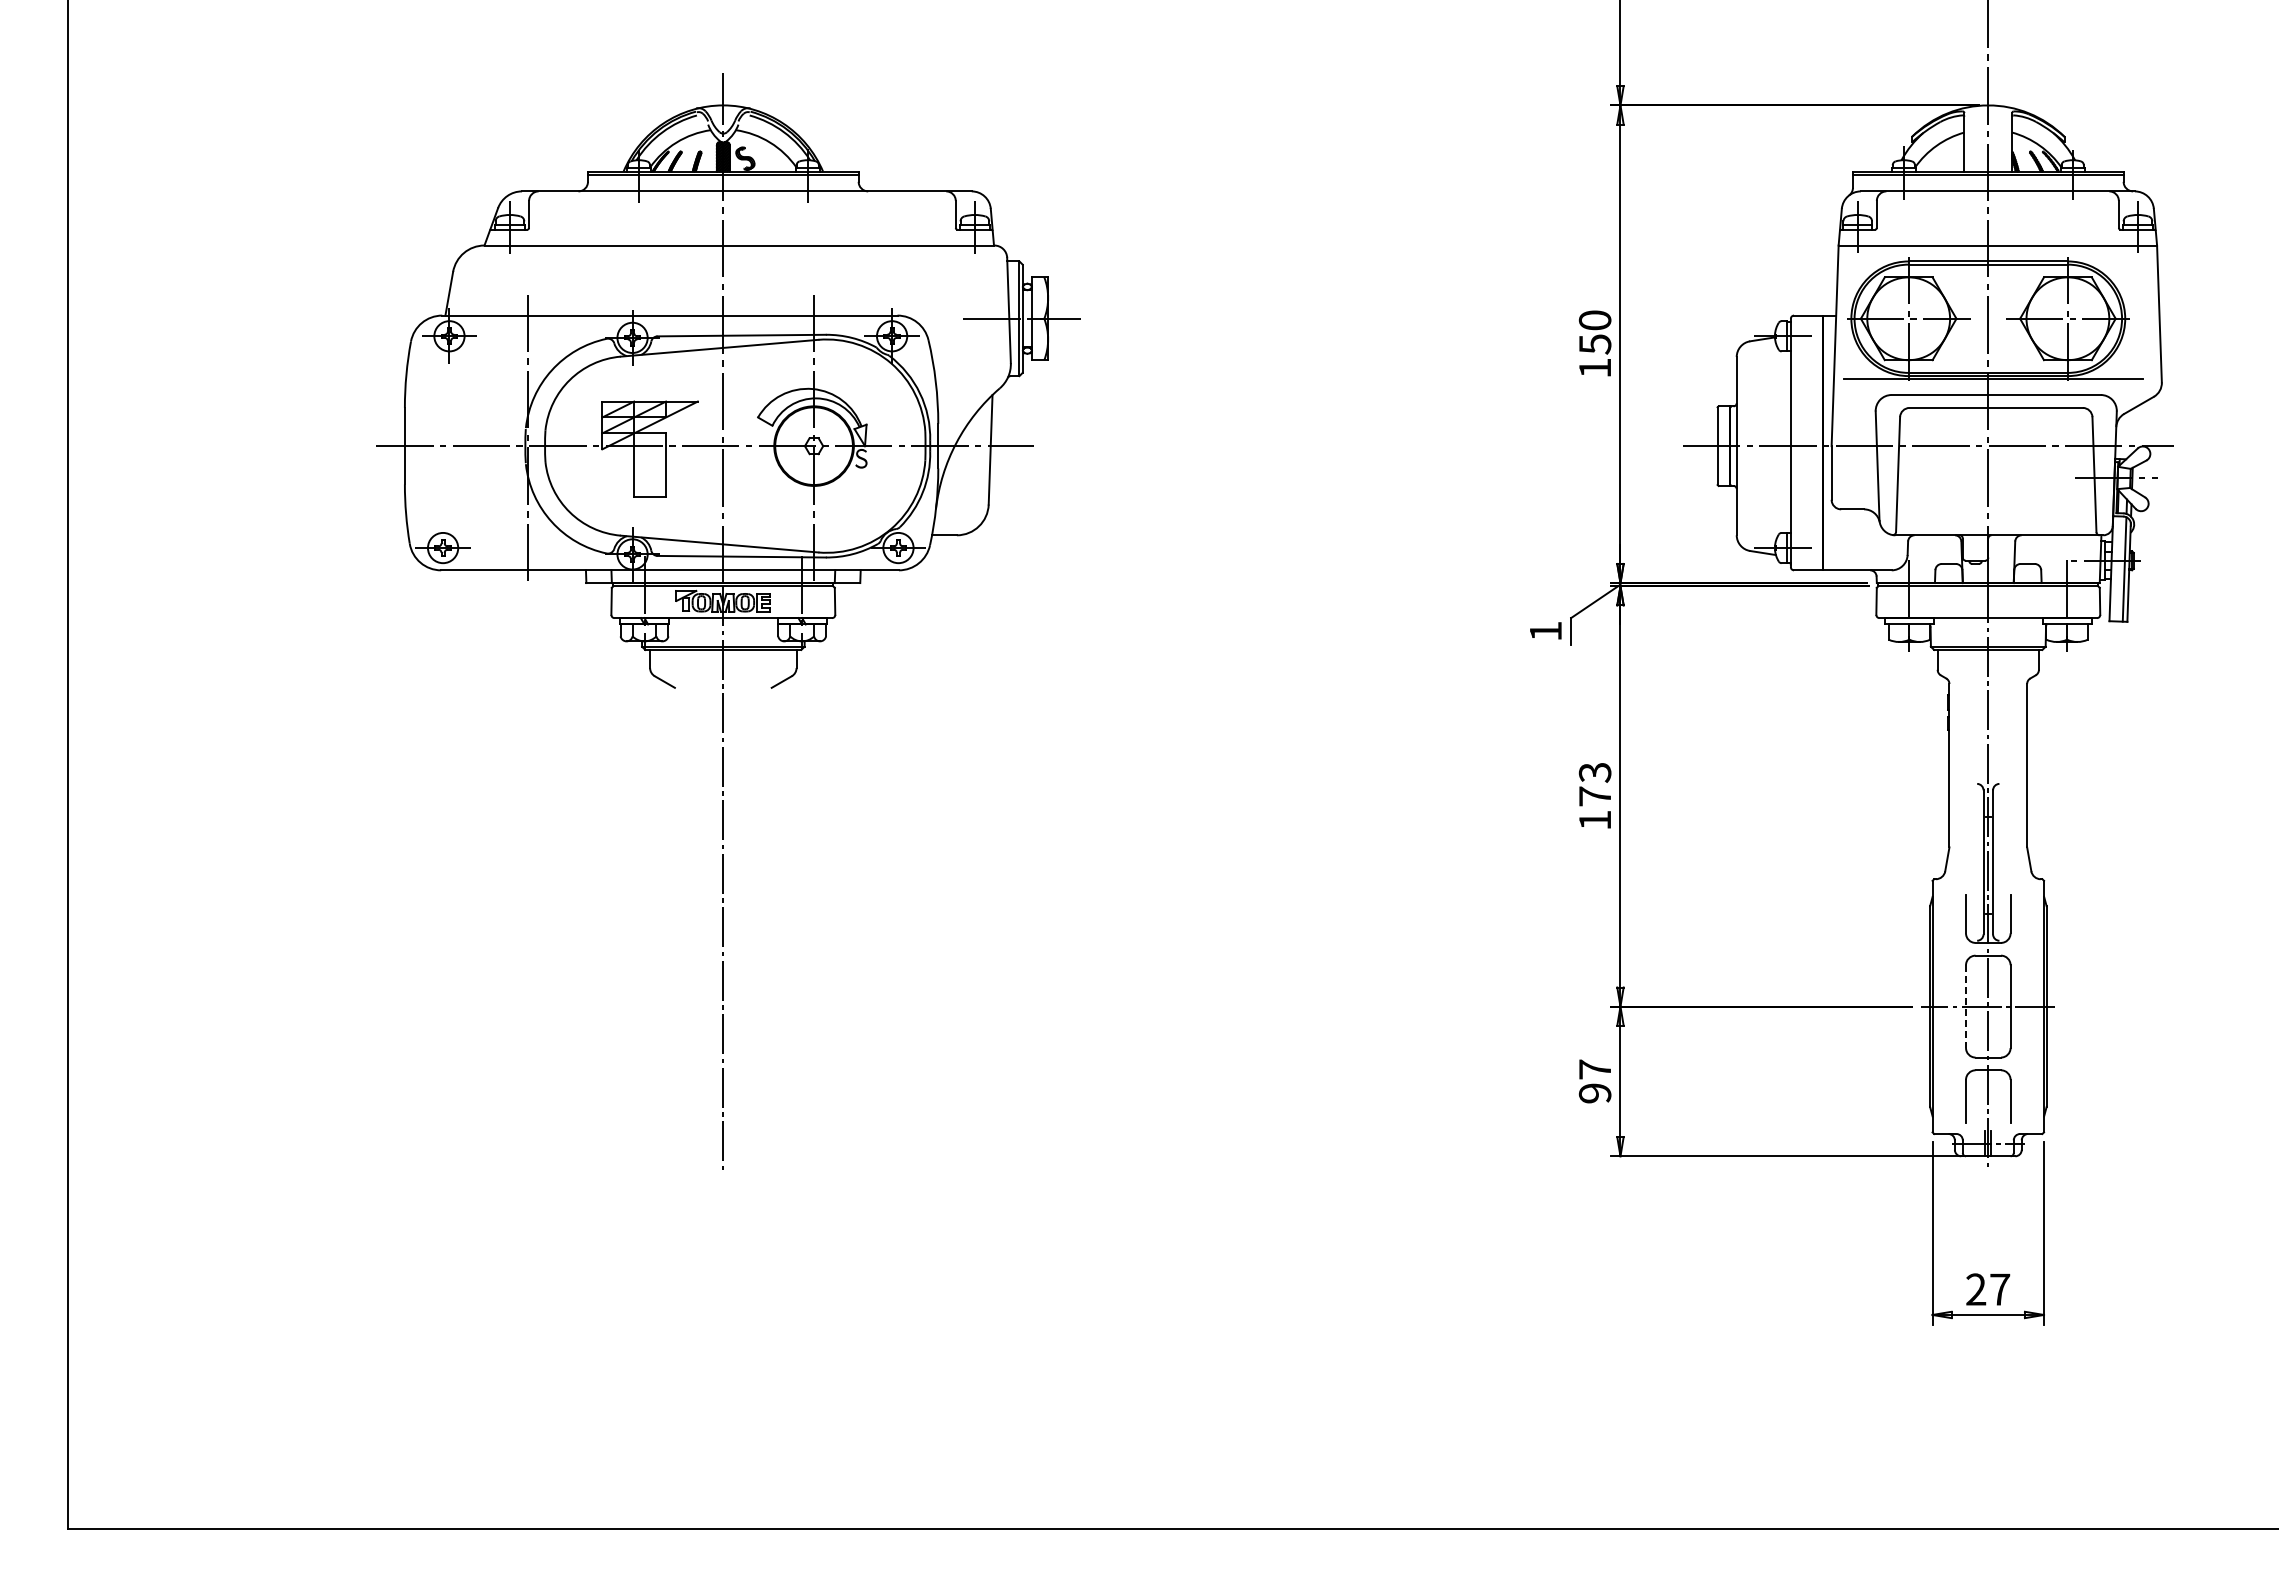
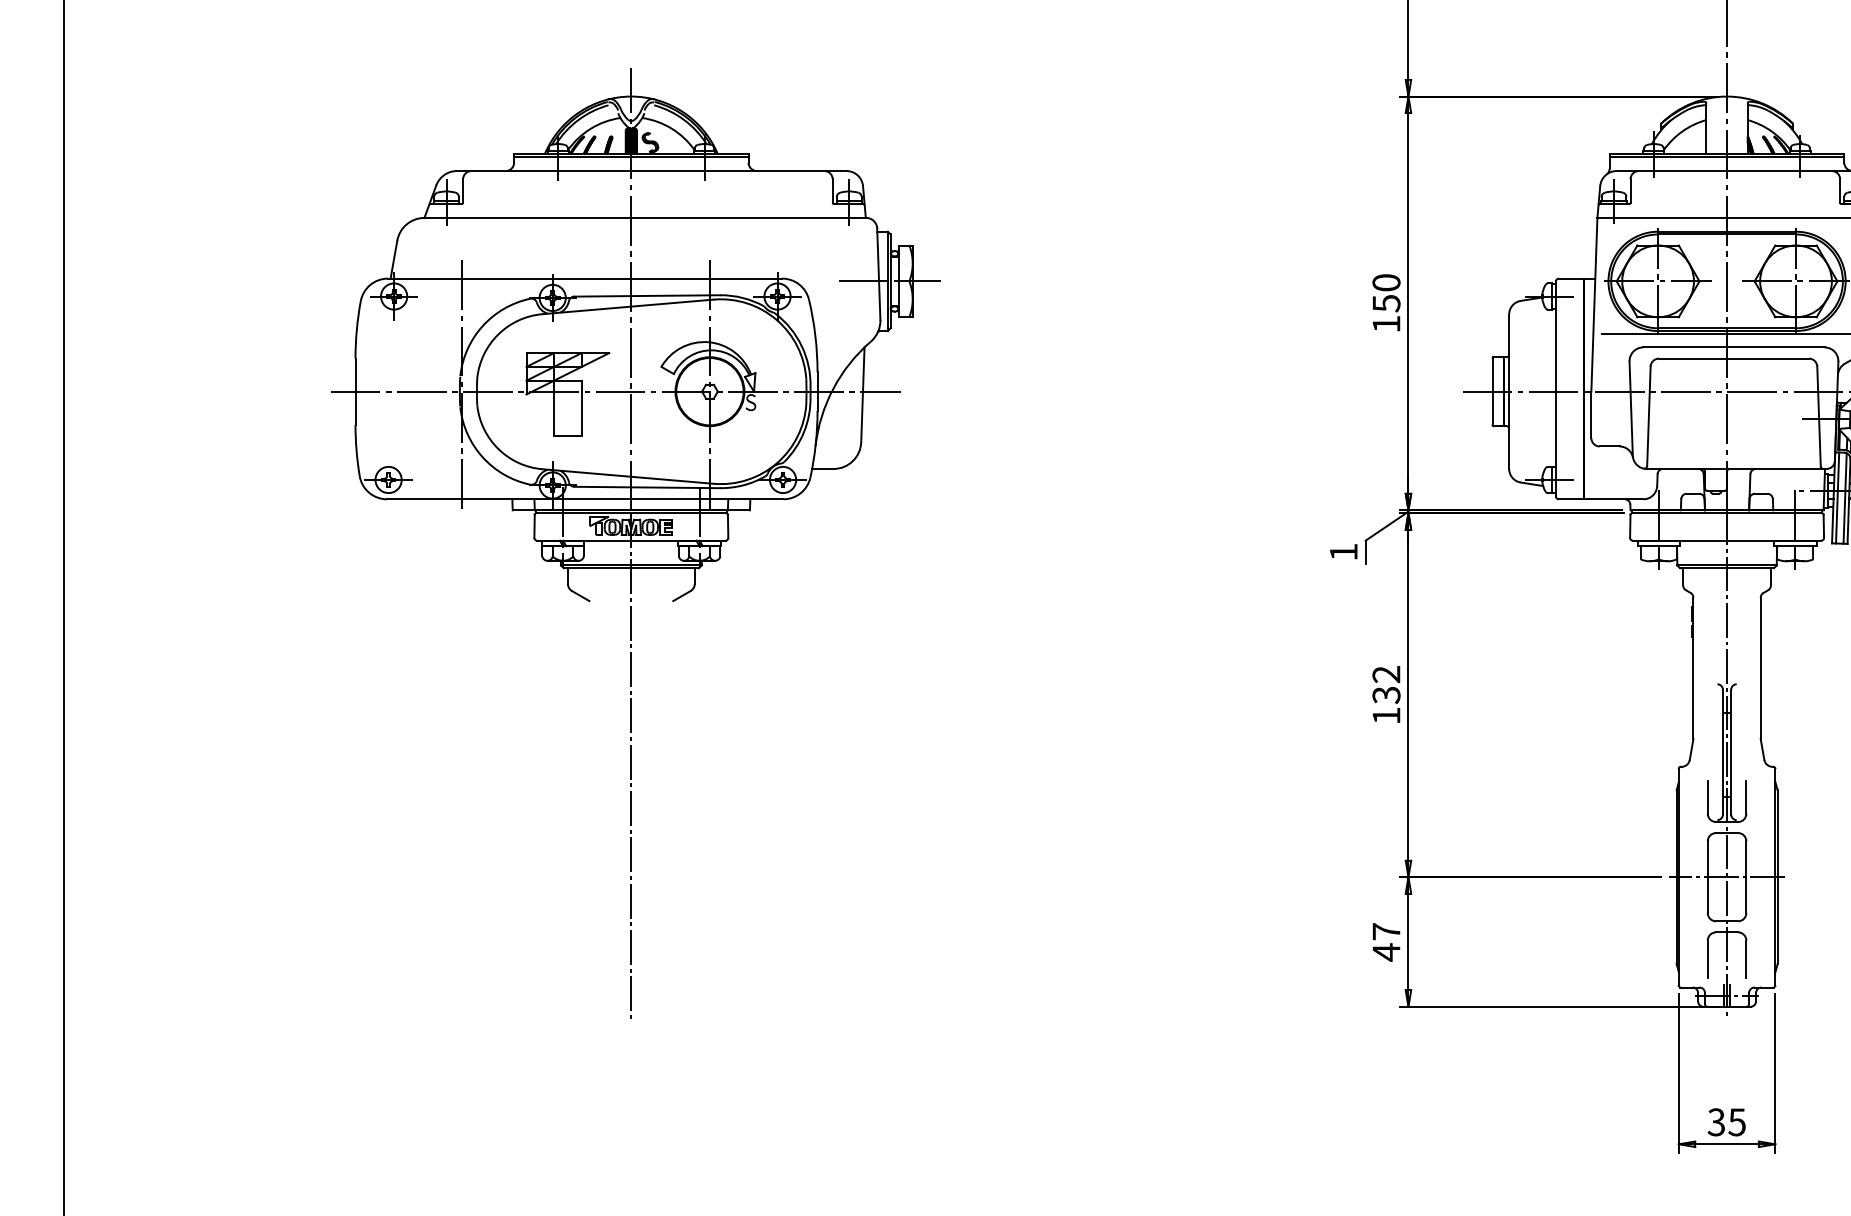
line: (2115, 568) -> (1837, 497), added
text: (1594, 784) -> (1385, 684), 173 -> 132
line: (1966, 1007) -> (1708, 877), dashed -> solid
text: (1594, 1093) -> (1385, 952), 97 -> 47
text: (1987, 1289) -> (1726, 1122), 27 -> 35

